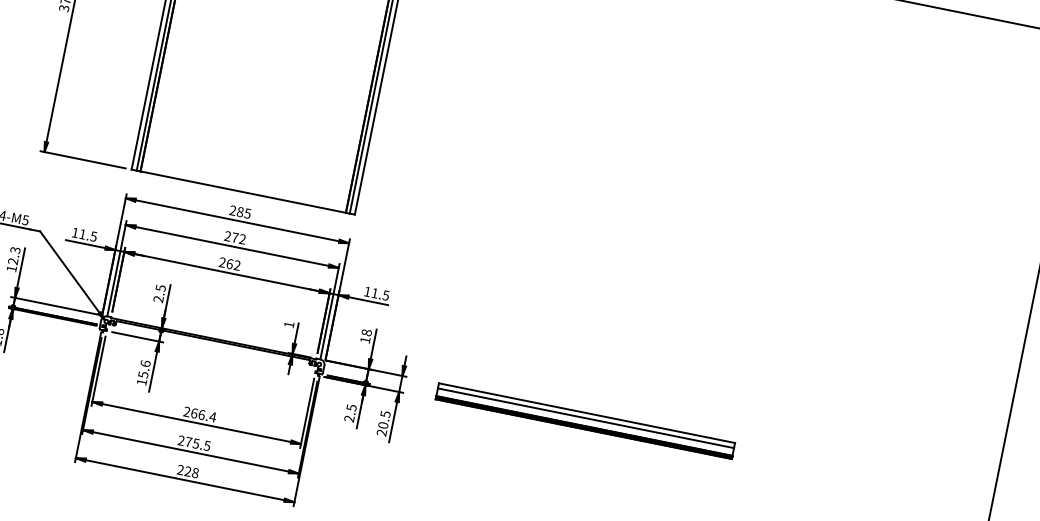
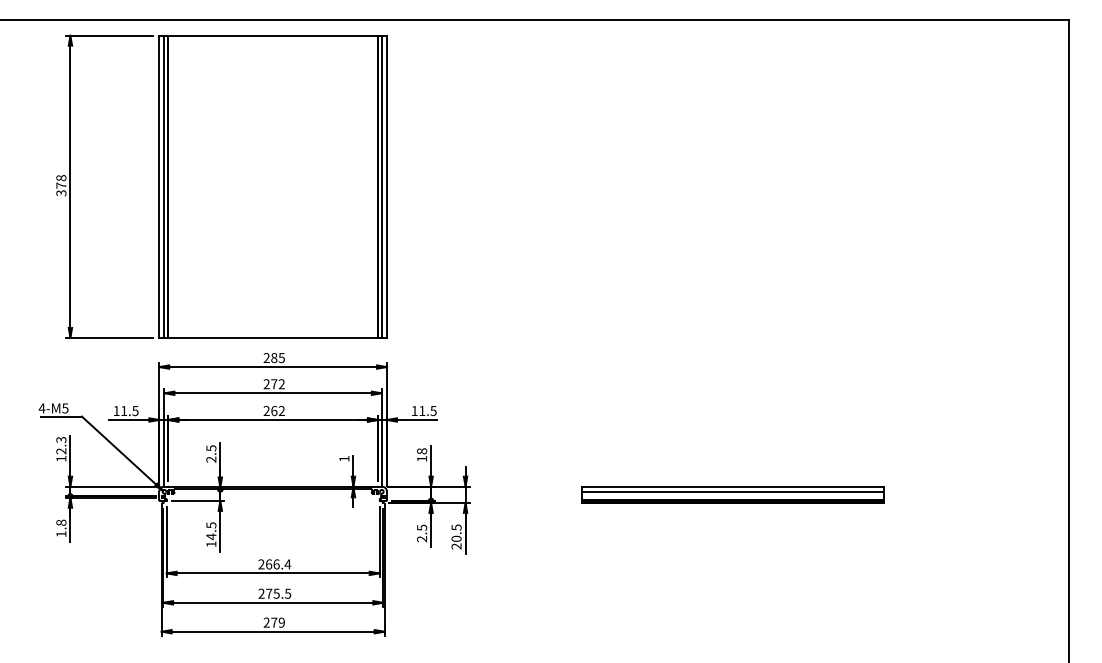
text: (144, 369) -> (211, 531), 15.6 -> 14.5
part: (585, 420) -> (732, 494), moved
text: (191, 472) -> (277, 622), 228 -> 279

